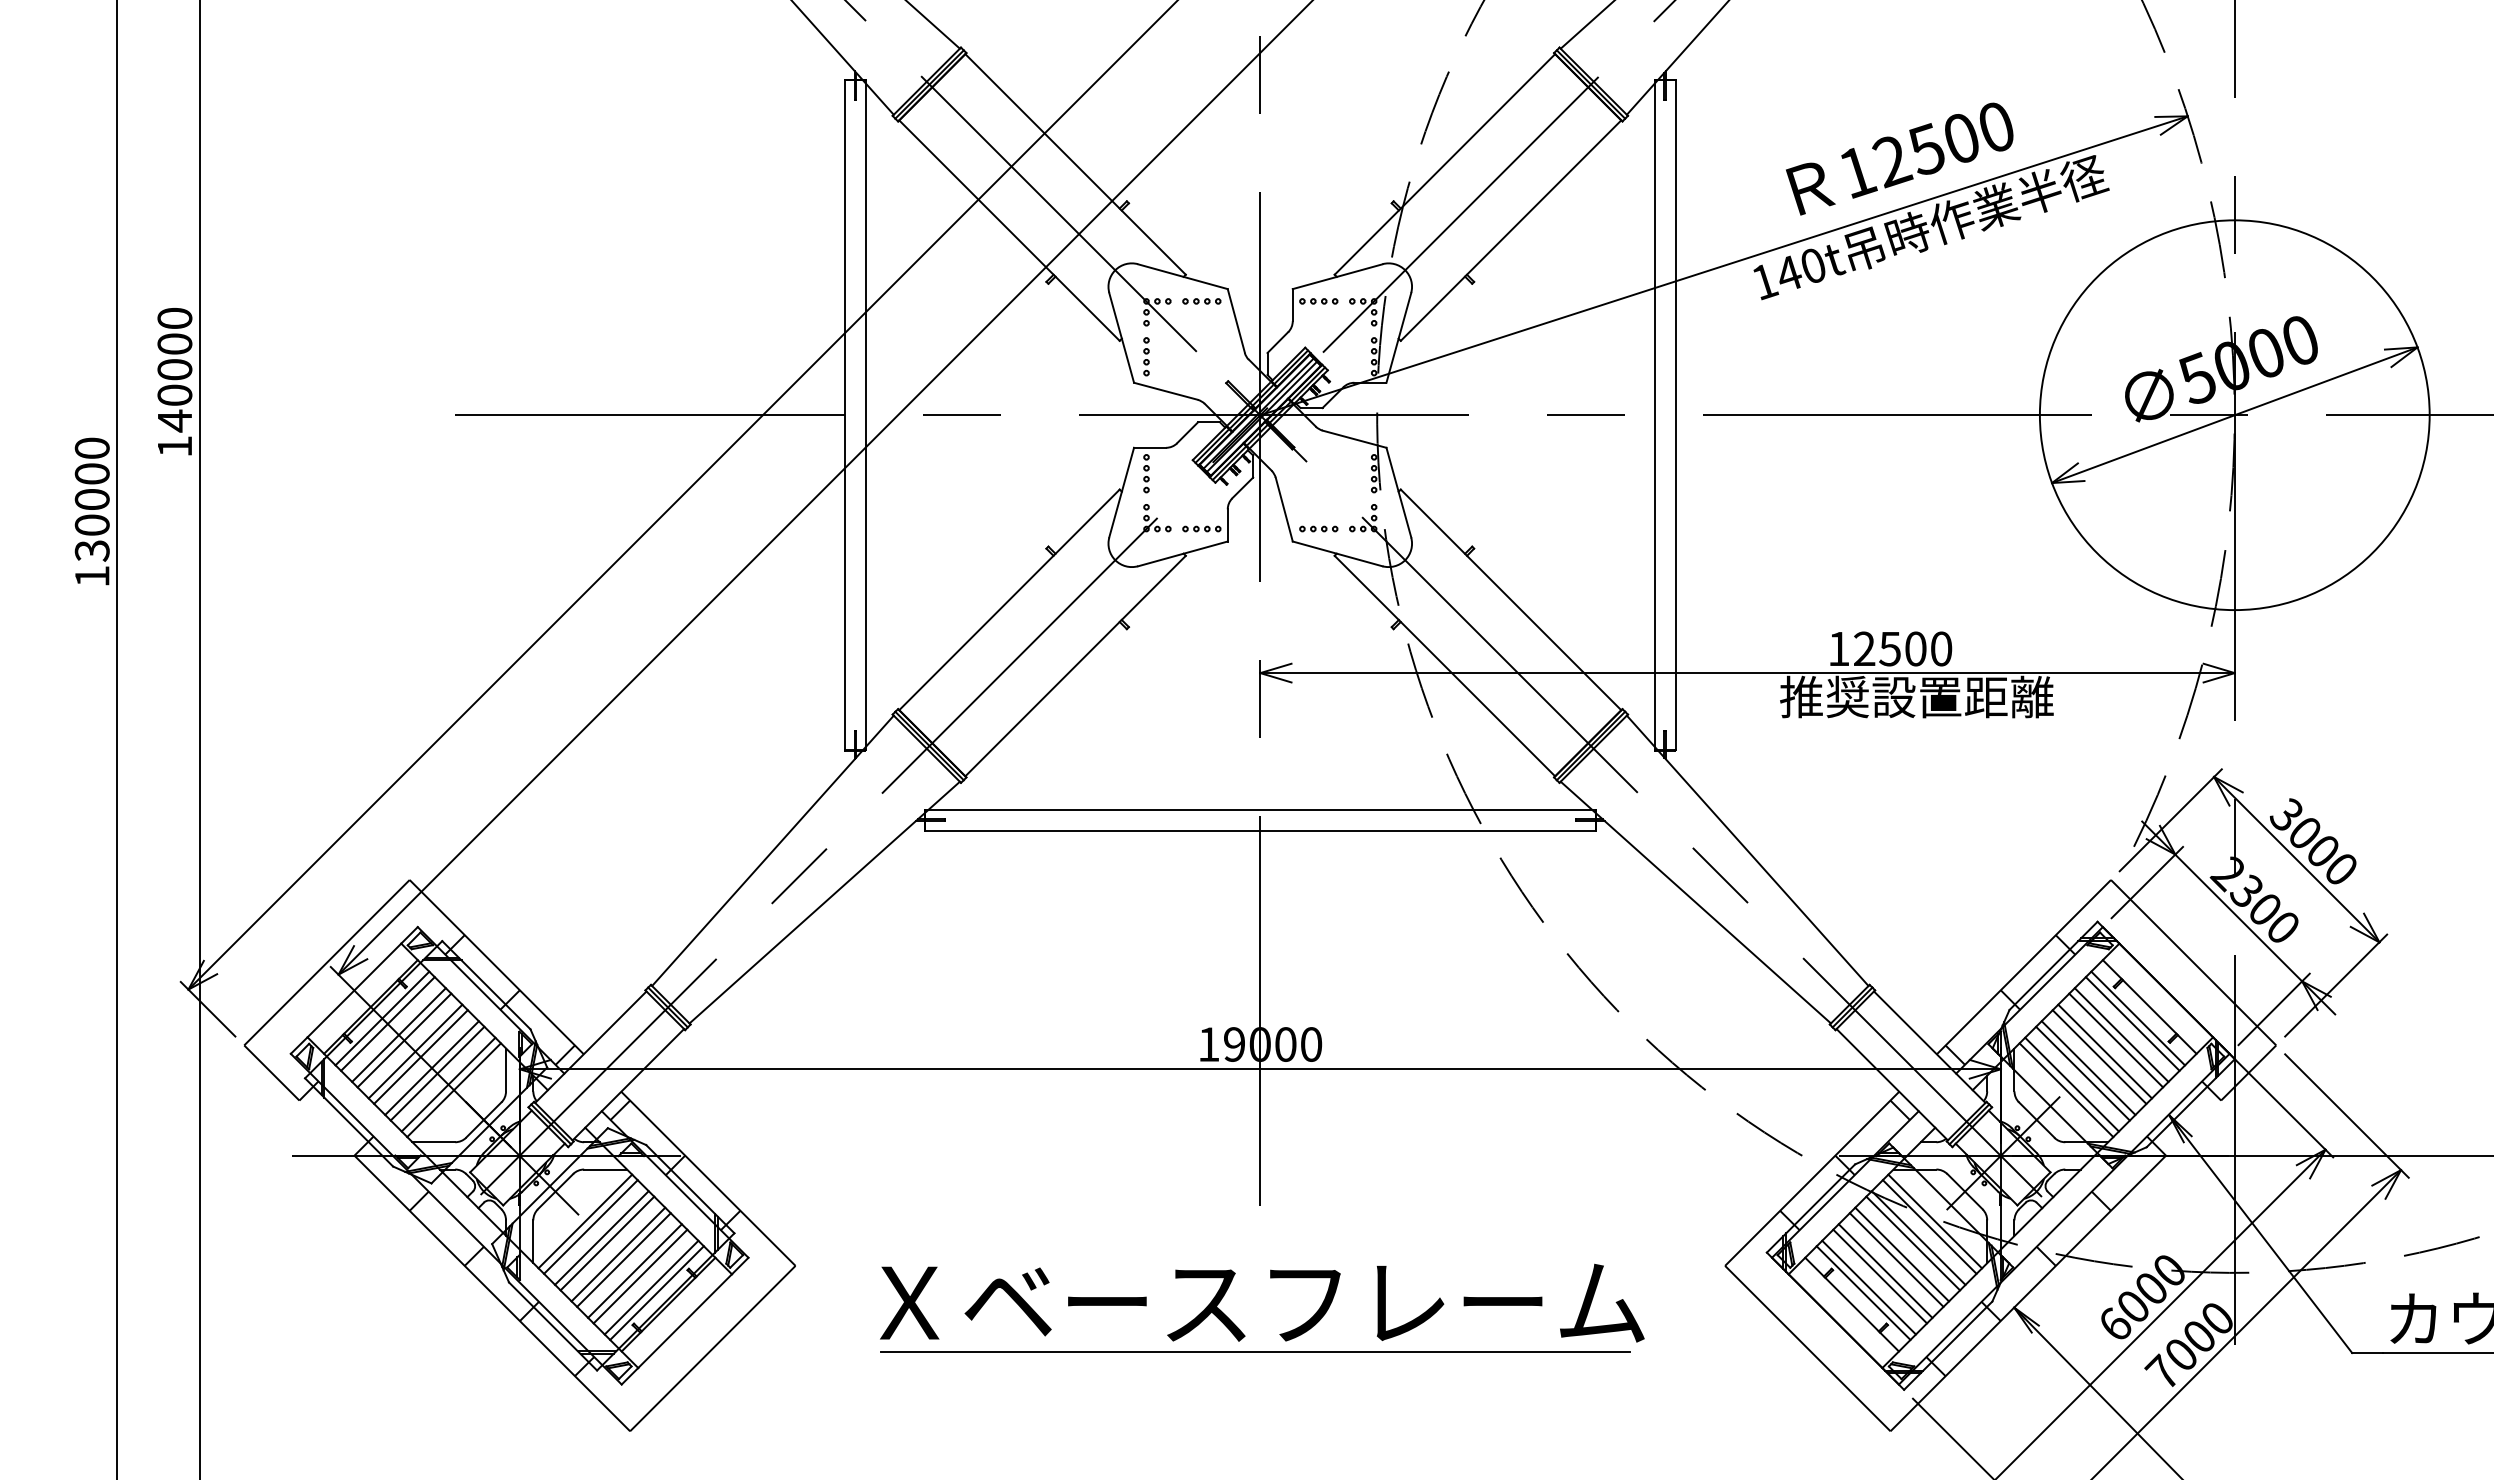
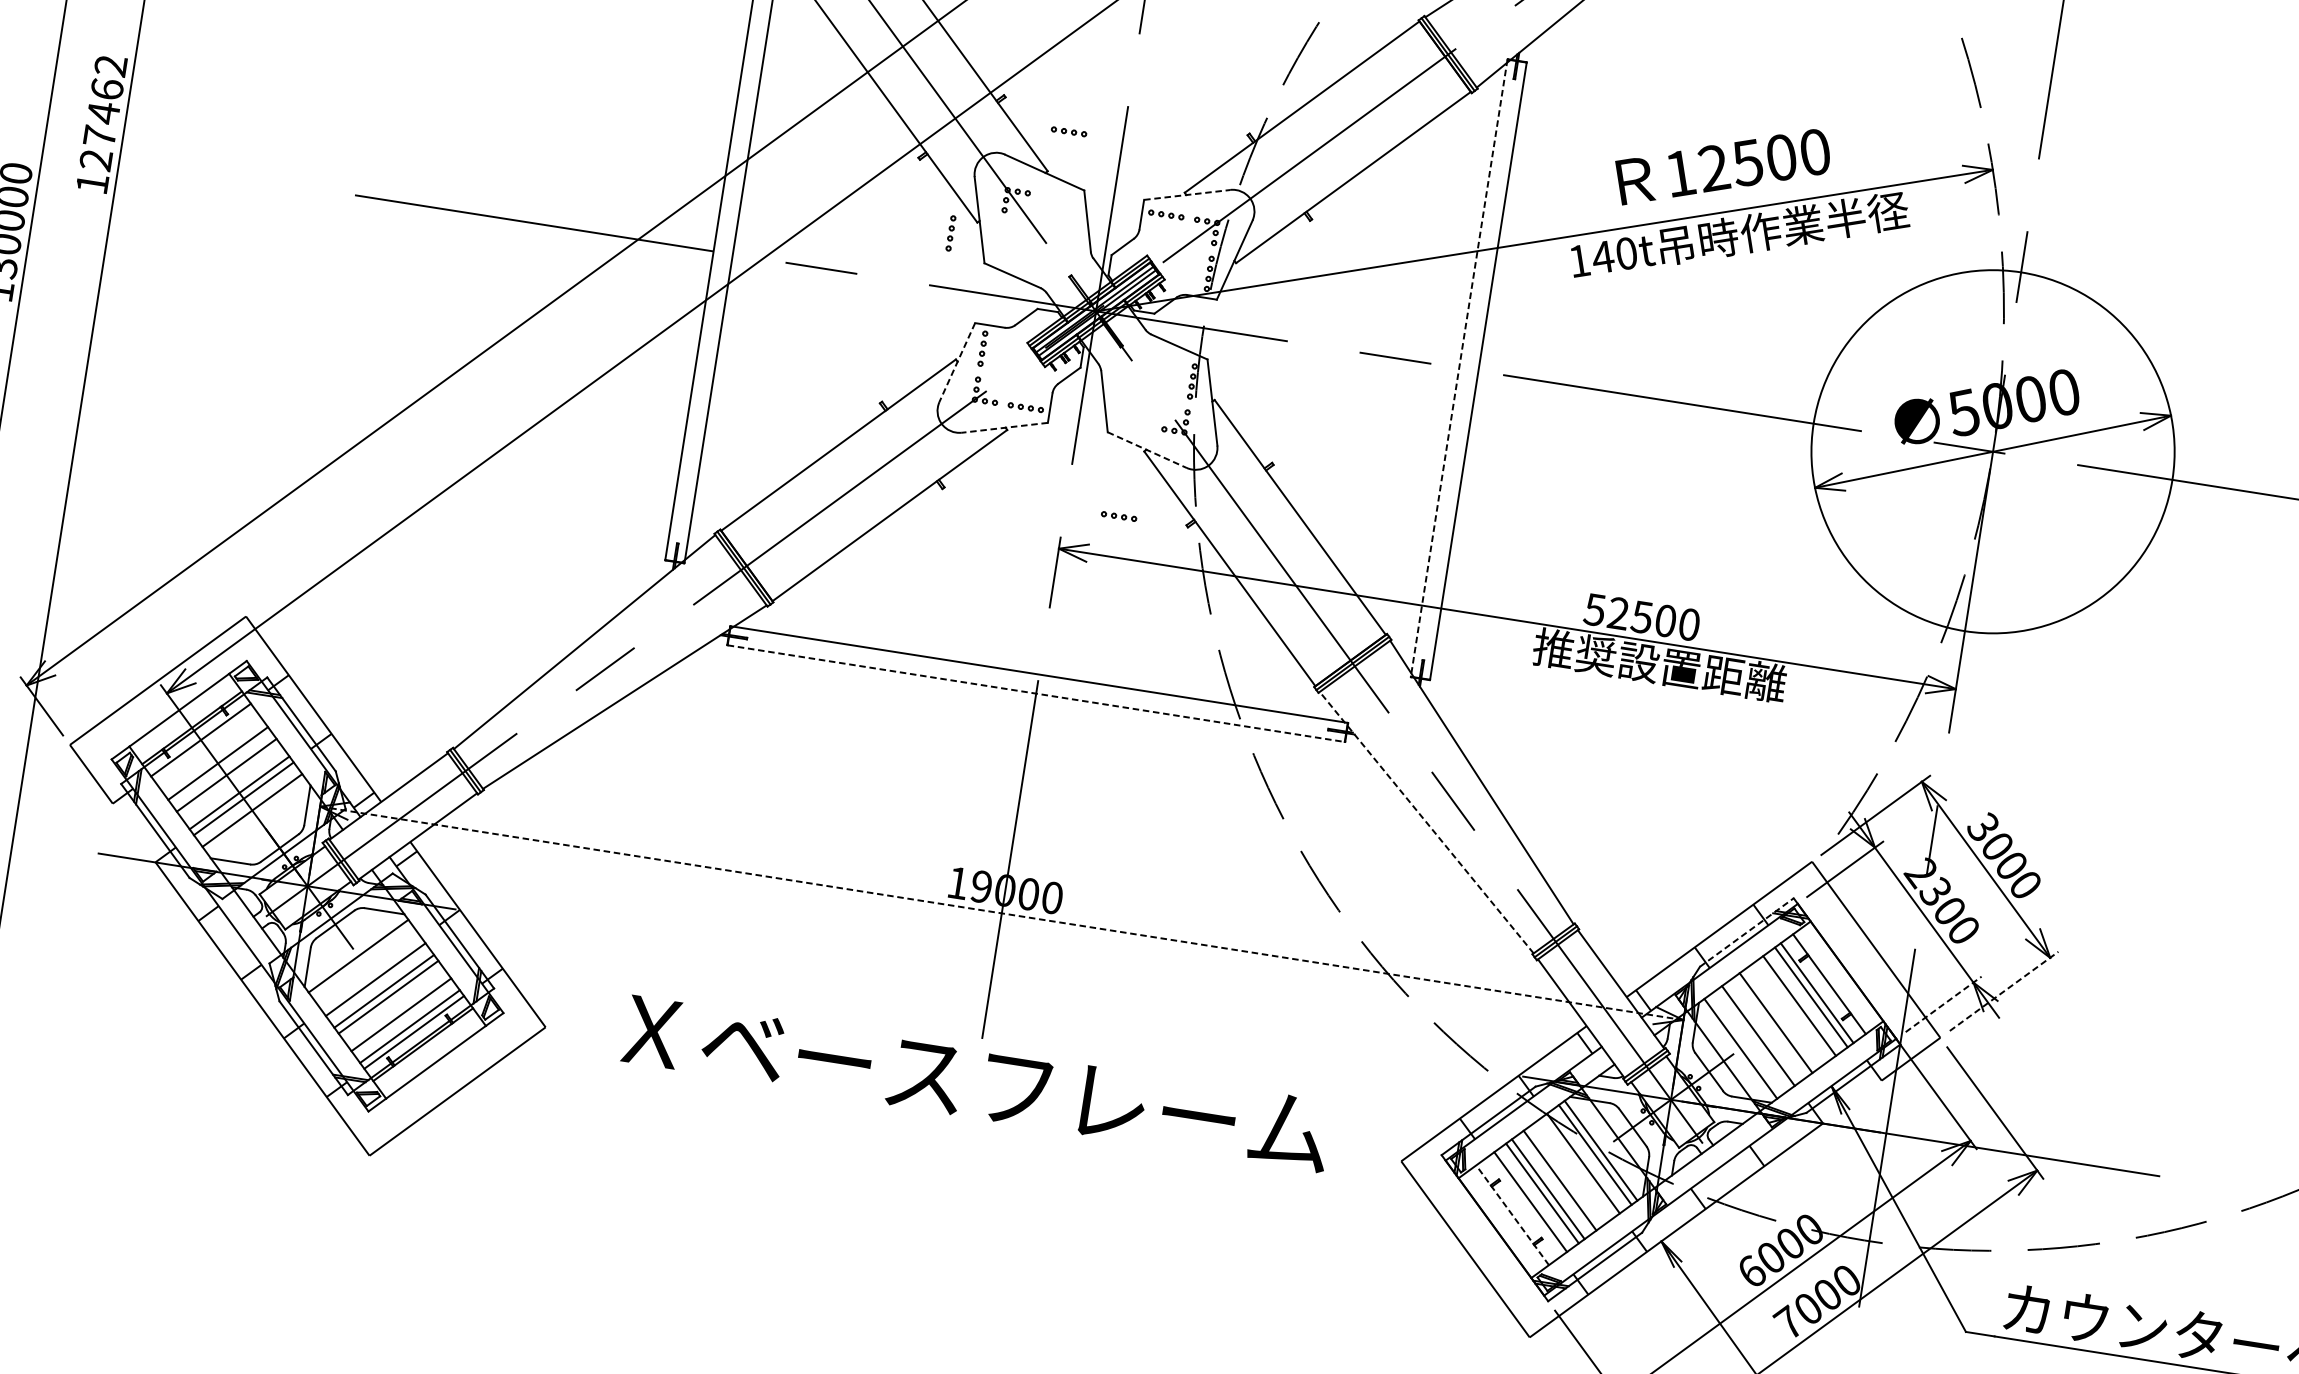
line: (1337, 276) -> (1187, 194), solid -> dashed
part: (1201, 301) -> (1068, 131), moved
part: (1146, 356) -> (950, 233), moved
text: (174, 370) -> (103, 113), 140000 -> 127462
line: (1654, 415) -> (1458, 368), solid -> dashed
line: (1121, 492) -> (957, 362), solid -> dashed
part: (1318, 528) -> (1118, 516), moved
line: (1182, 553) -> (1004, 427), solid -> dashed
line: (1337, 553) -> (1147, 449), solid -> dashed
text: (1838, 649) -> (1594, 610), 12500 -> 52500
line: (1260, 830) -> (1036, 693), solid -> dashed
line: (1695, 902) -> (1426, 822), solid -> dashed
line: (2053, 965) -> (1746, 932), solid -> dashed
line: (2336, 985) -> (2004, 991), solid -> dashed
line: (2274, 1009) -> (1943, 1004), solid -> dashed
line: (387, 1023) -> (204, 745), removed
line: (398, 1034) -> (213, 757), removed
line: (2116, 1040) -> (1794, 1010), removed
line: (2105, 1051) -> (1782, 1018), removed
line: (420, 1056) -> (230, 780), removed
line: (2088, 1067) -> (1764, 1031), removed
line: (1260, 1069) -> (1001, 913), solid -> dashed
line: (2071, 1084) -> (1746, 1044), removed
line: (453, 1090) -> (256, 816), removed
line: (590, 1226) -> (362, 961), removed
line: (601, 1237) -> (371, 973), removed
line: (1913, 1243) -> (1577, 1167), removed
line: (1902, 1254) -> (1566, 1176), removed
line: (634, 1270) -> (396, 1008), removed
line: (1863, 1292) -> (1524, 1205), removed
text: (1262, 1302) -> (977, 1082), moved
line: (1851, 1304) -> (1512, 1215), solid -> dashed
line: (1254, 1352) -> (955, 1173), removed

